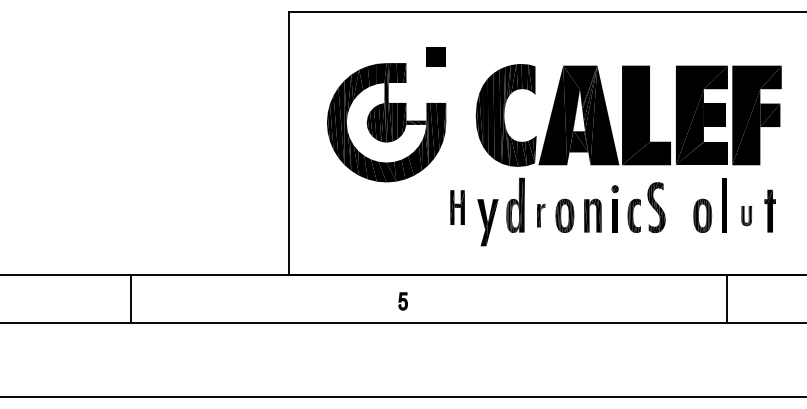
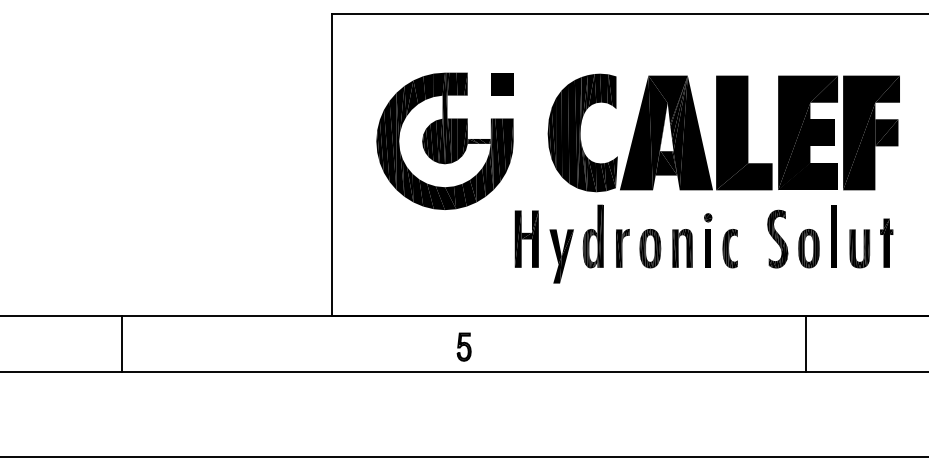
part: (435, 56) -> (501, 83), moved
part: (457, 207) -> (526, 238), size x1.43
part: (656, 207) -> (777, 238), moved
part: (541, 215) -> (623, 248), size x1.43
part: (746, 215) -> (859, 248), size x1.67
line: (130, 298) -> (121, 343), moved
line: (727, 298) -> (806, 343), moved
part: (402, 301) -> (463, 347), size x1.43

